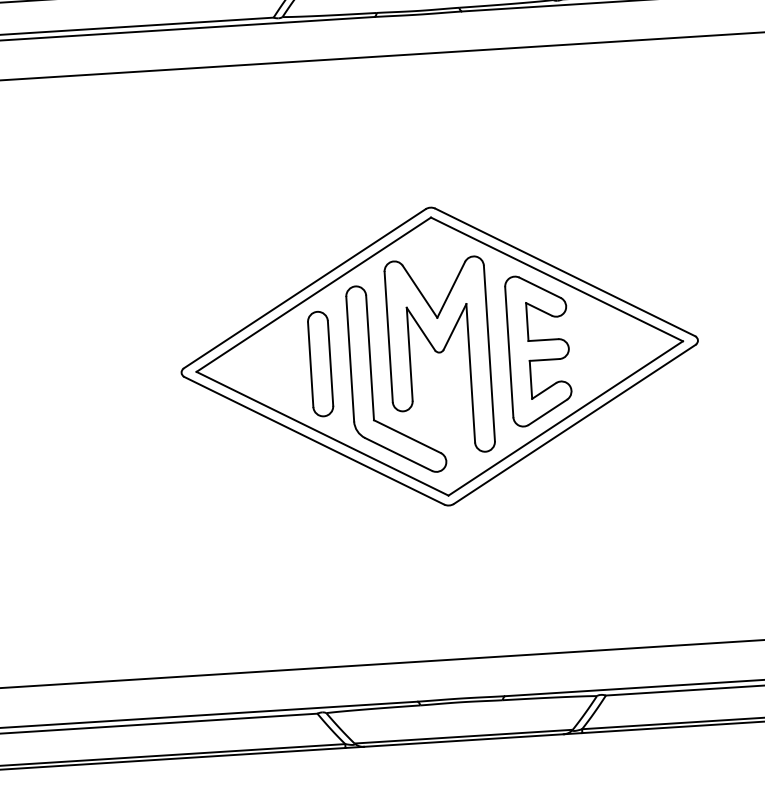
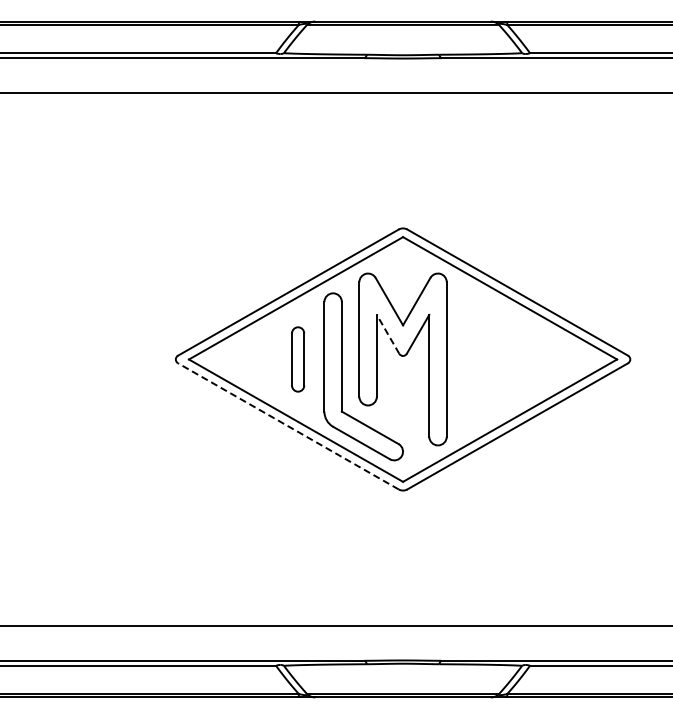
line: (420, 328) -> (387, 333), solid -> dashed
part: (539, 350) -> (490, 359), removed
part: (319, 364) -> (297, 359), size x0.7
line: (313, 440) -> (287, 426), solid -> dashed

